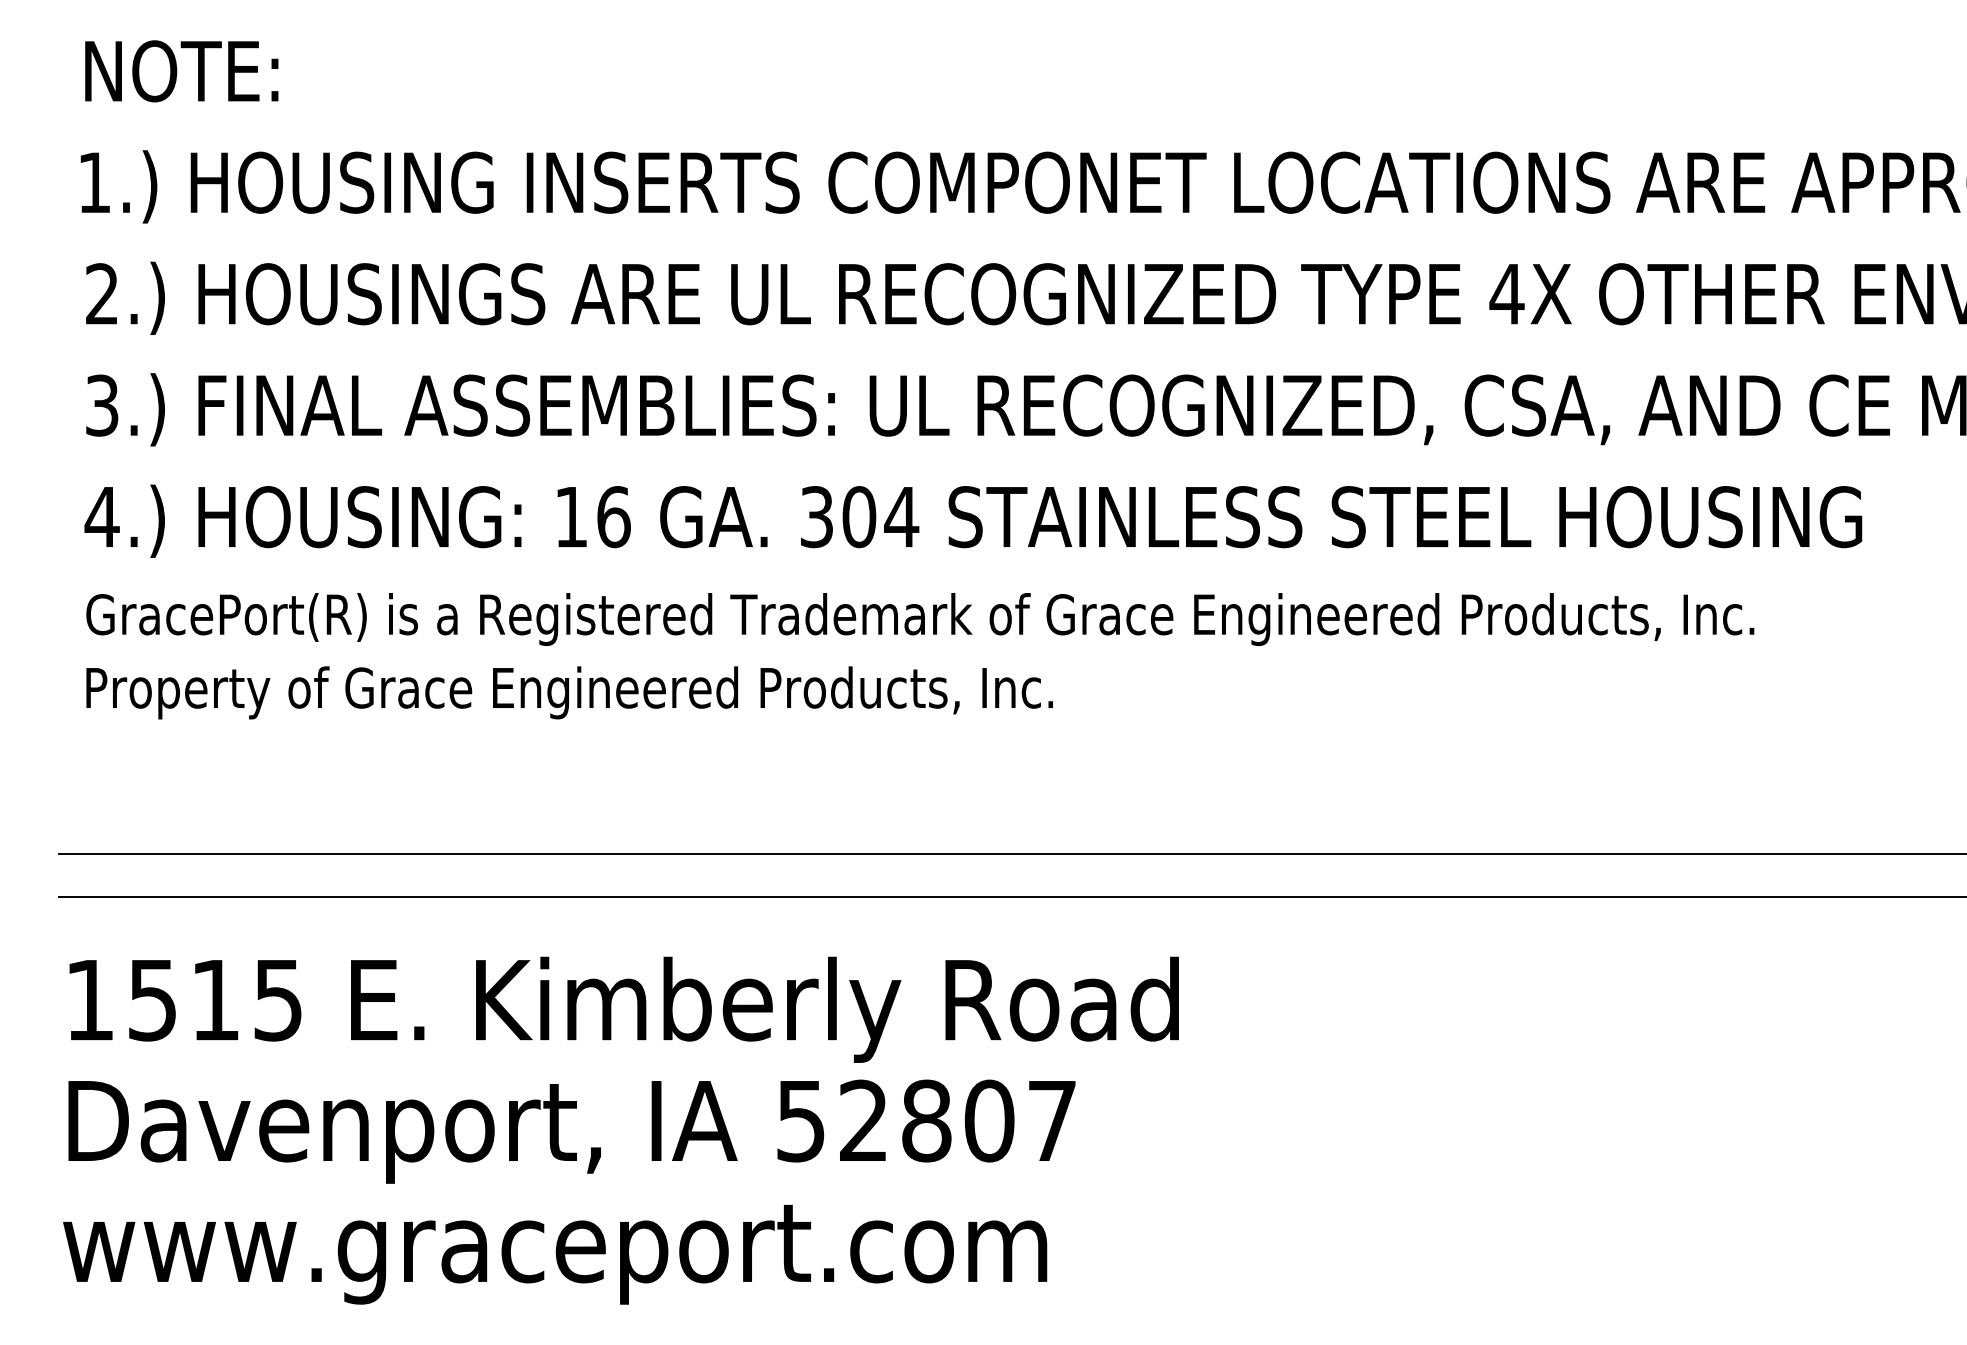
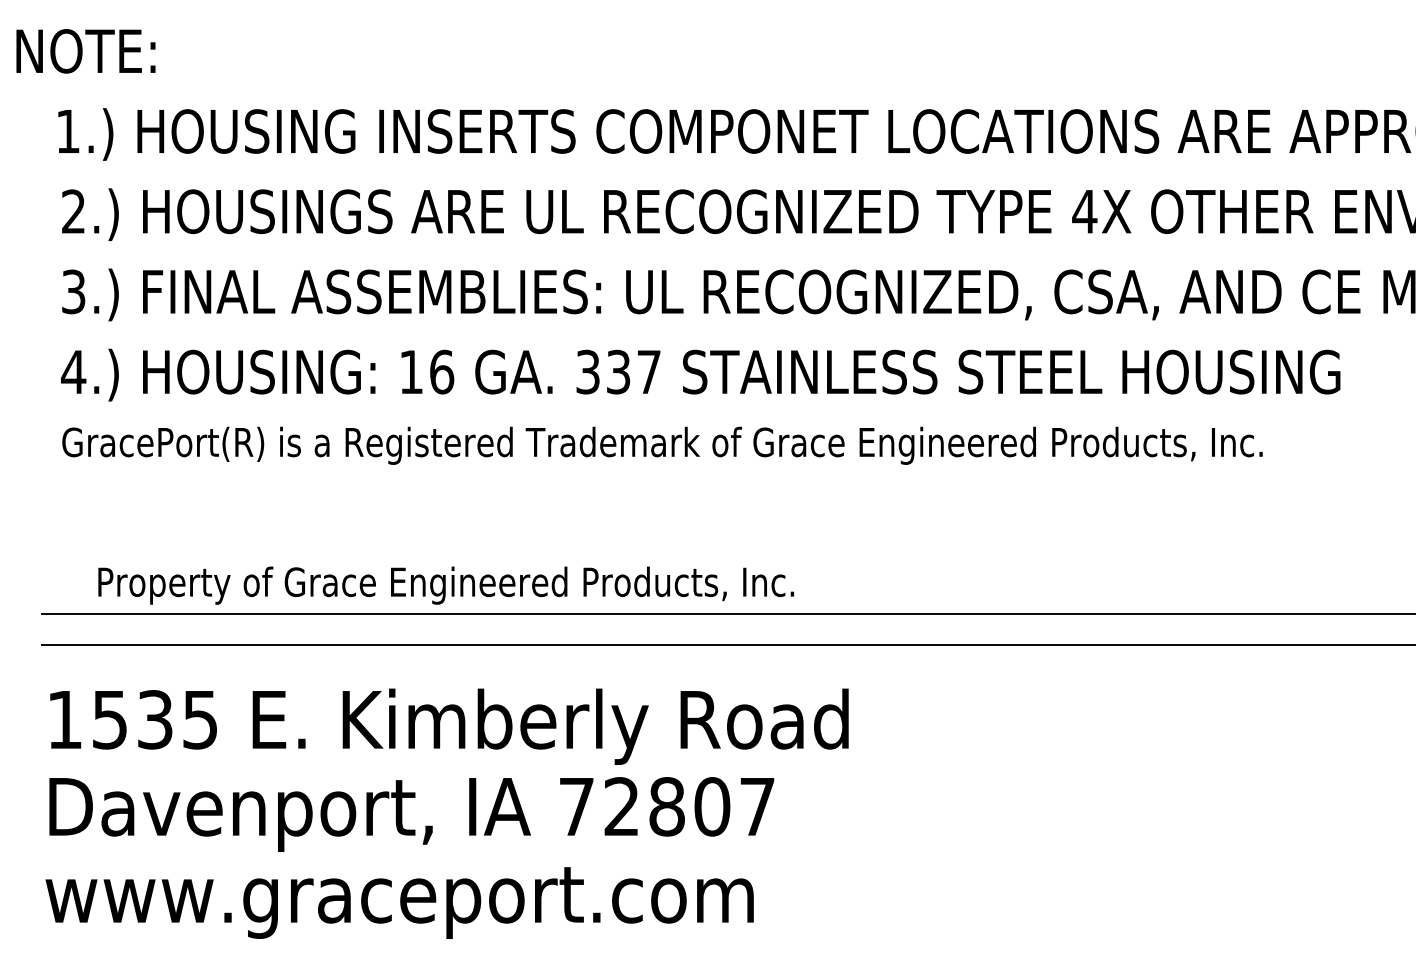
text: (181, 71) -> (85, 51), moved
text: (879, 516) -> (633, 371), 304 -> 337
text: (568, 692) -> (445, 585), moved
text: (215, 999) -> (155, 719), 1515 -> 1535
text: (800, 1121) -> (576, 807), 52807 -> 72807

